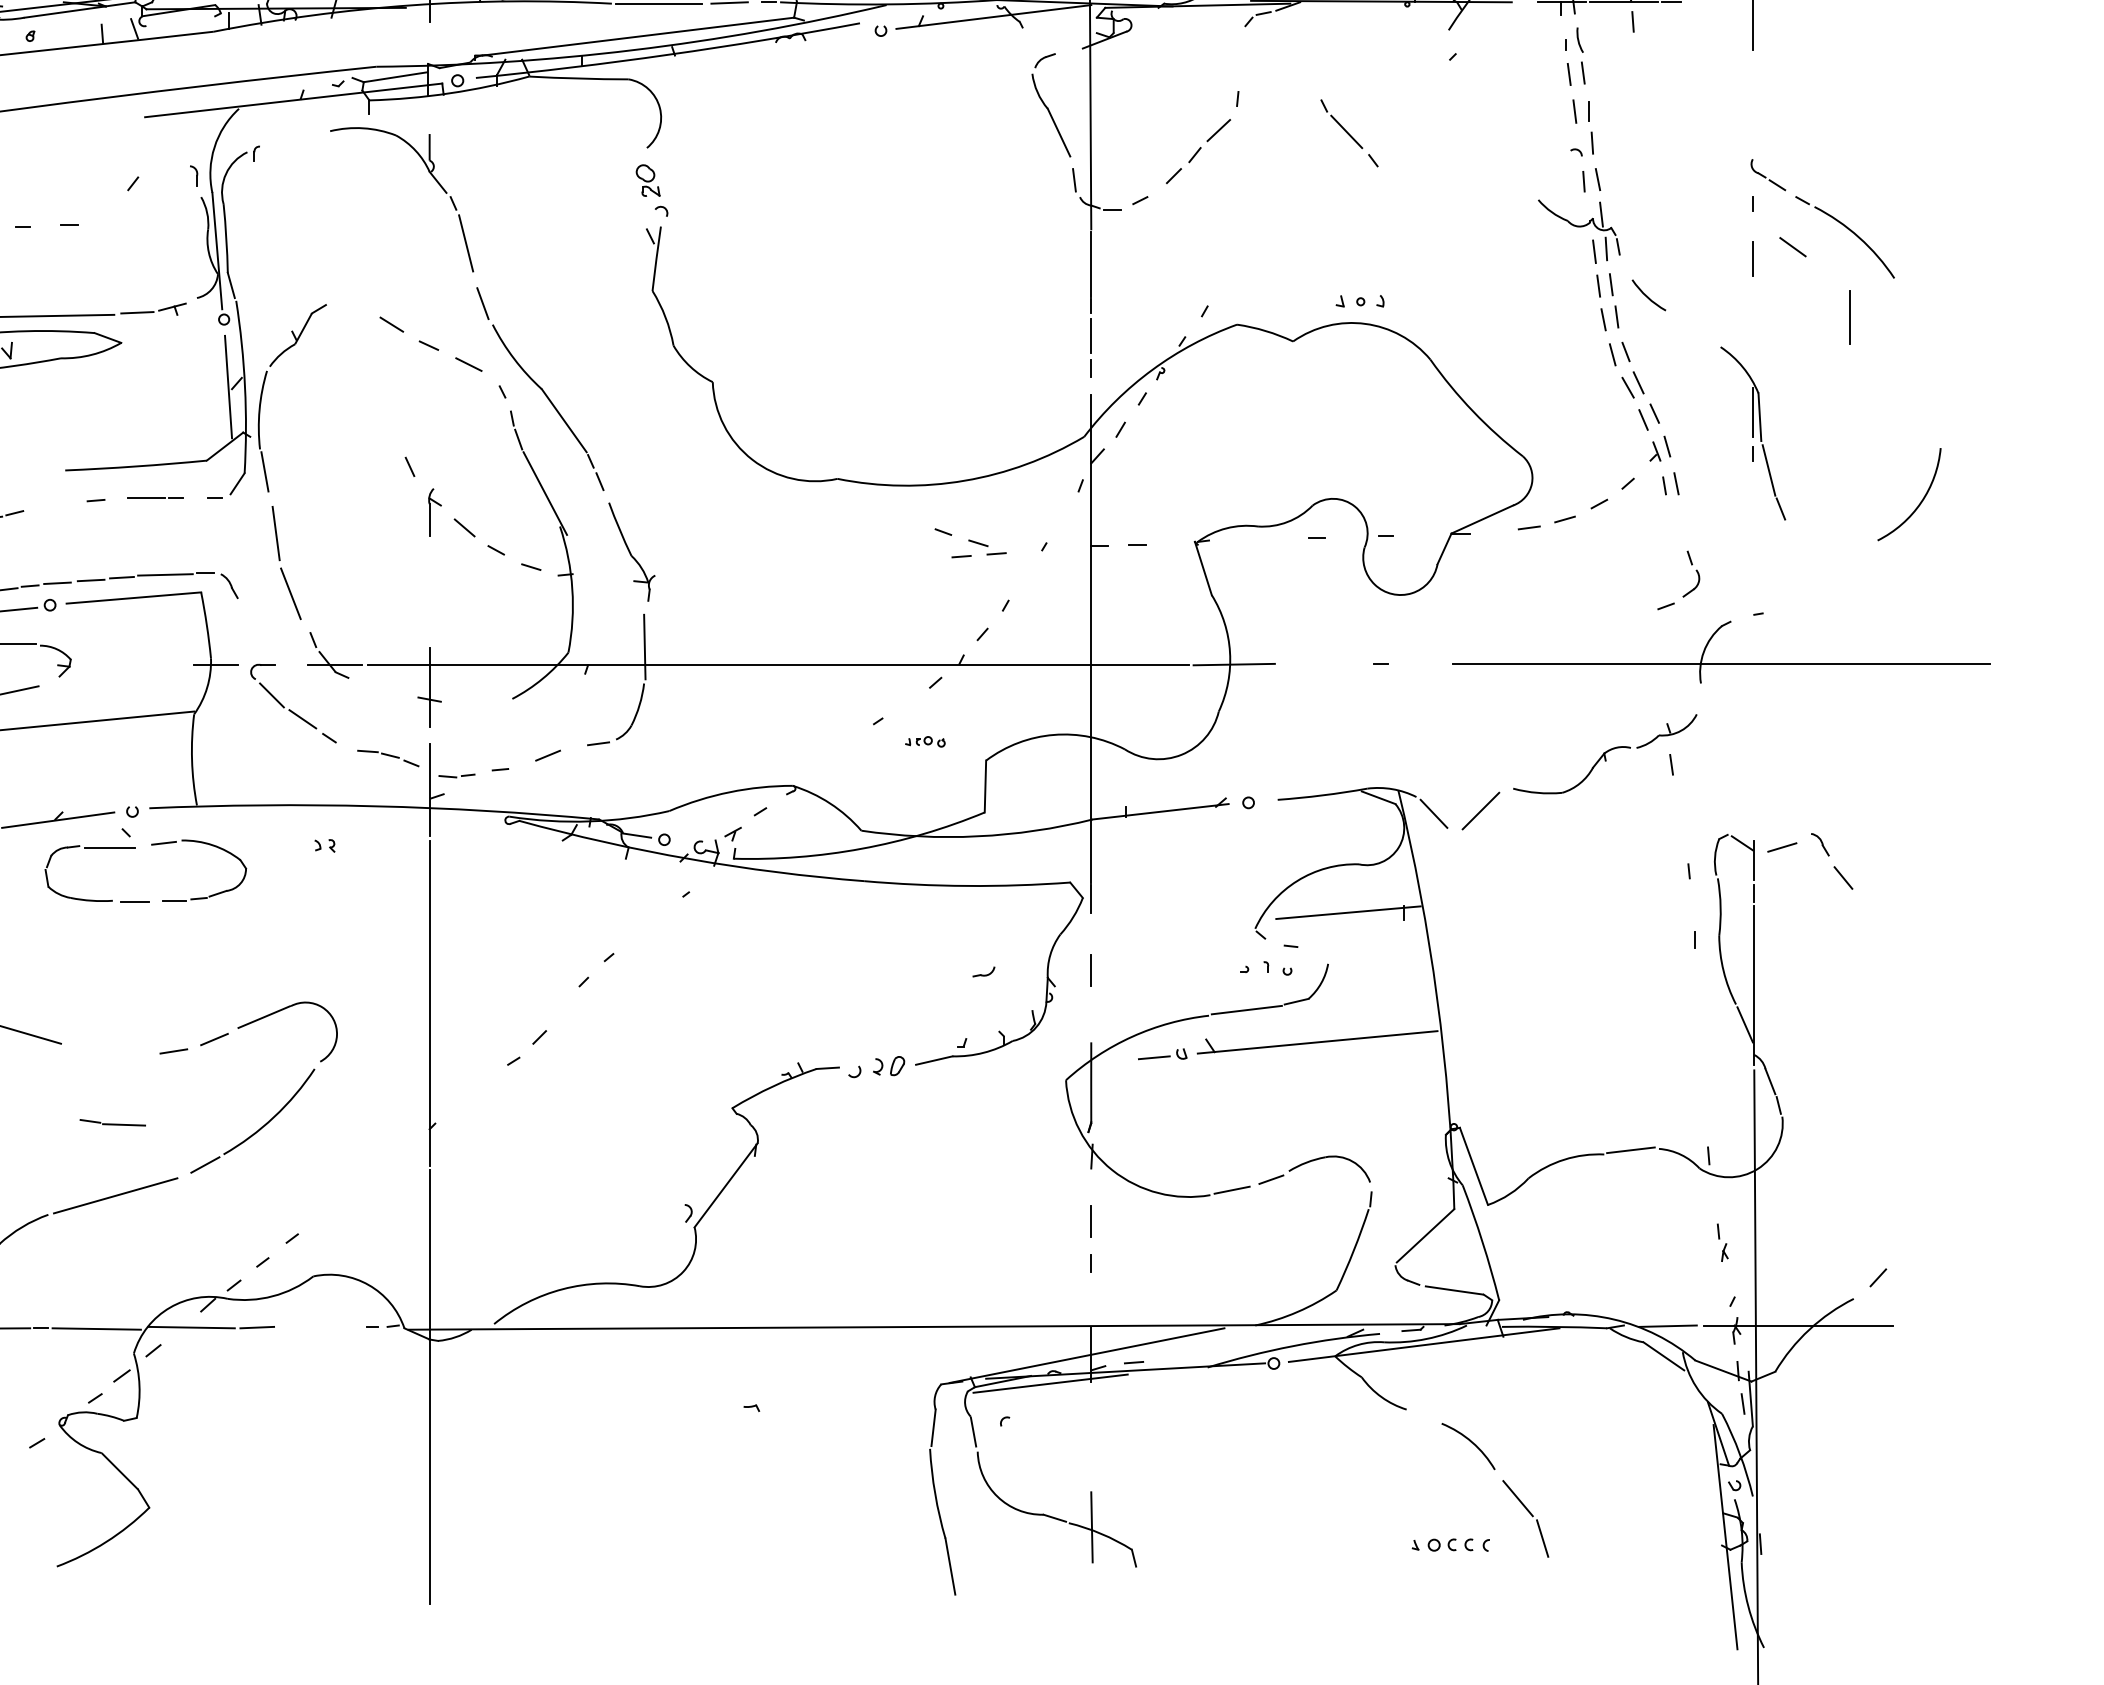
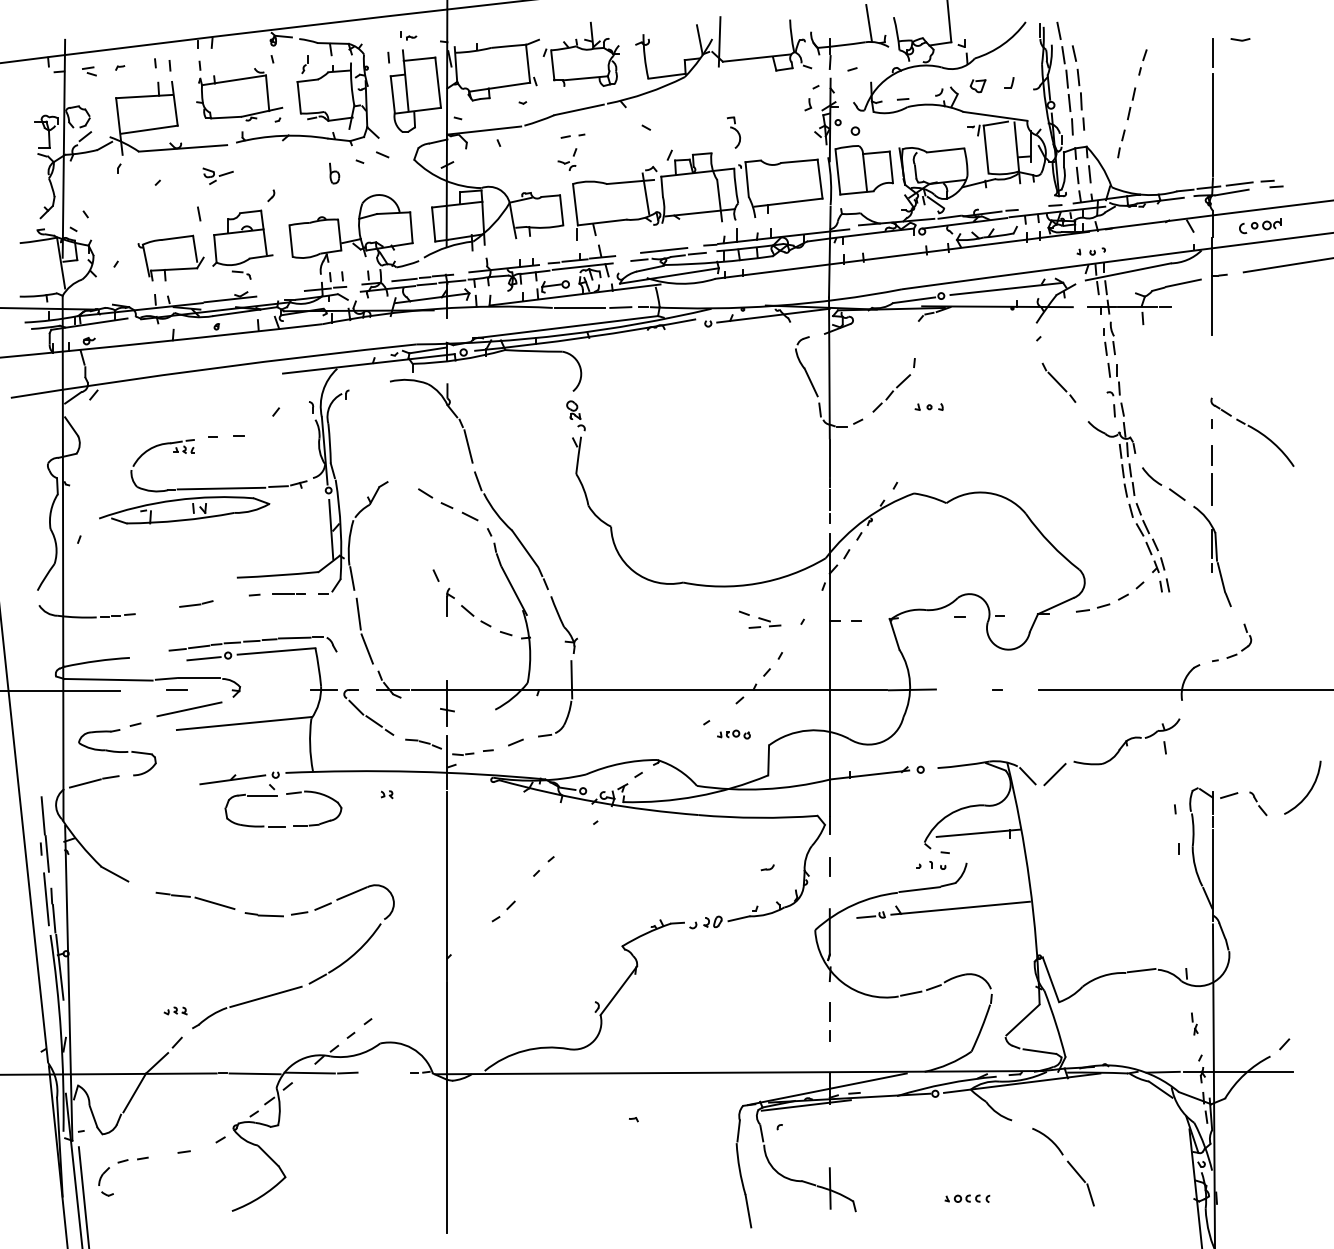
part: (1348, 132) -> (1058, 382), moved
line: (1793, 246) -> (1177, 494), moved
part: (1358, 300) -> (928, 406), moved
line: (1848, 317) -> (1211, 489), moved
arc: (1919, 501) -> (1308, 791), moved
part: (1687, 591) -> (1244, 647), moved
part: (924, 741) -> (733, 734), size x1.43
part: (1833, 861) -> (1258, 803), size x0.71
line: (111, 1122) -> (263, 914), moved
part: (1450, 1544) -> (967, 1198), moved

